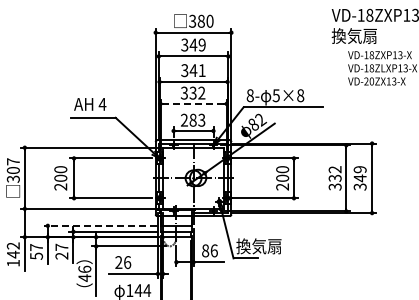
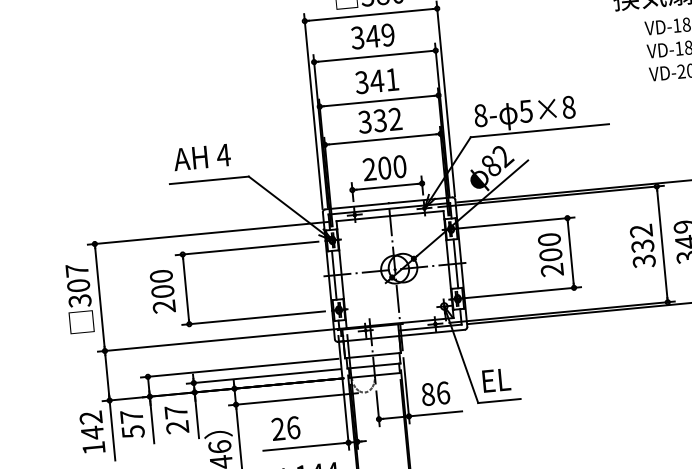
line: (193, 103) -> (382, 138), dashed -> solid
text: (197, 119) -> (392, 166), 283 -> 200
line: (99, 225) -> (238, 367), dashed -> solid
text: (258, 246) -> (519, 378), 換気扇 -> EL

